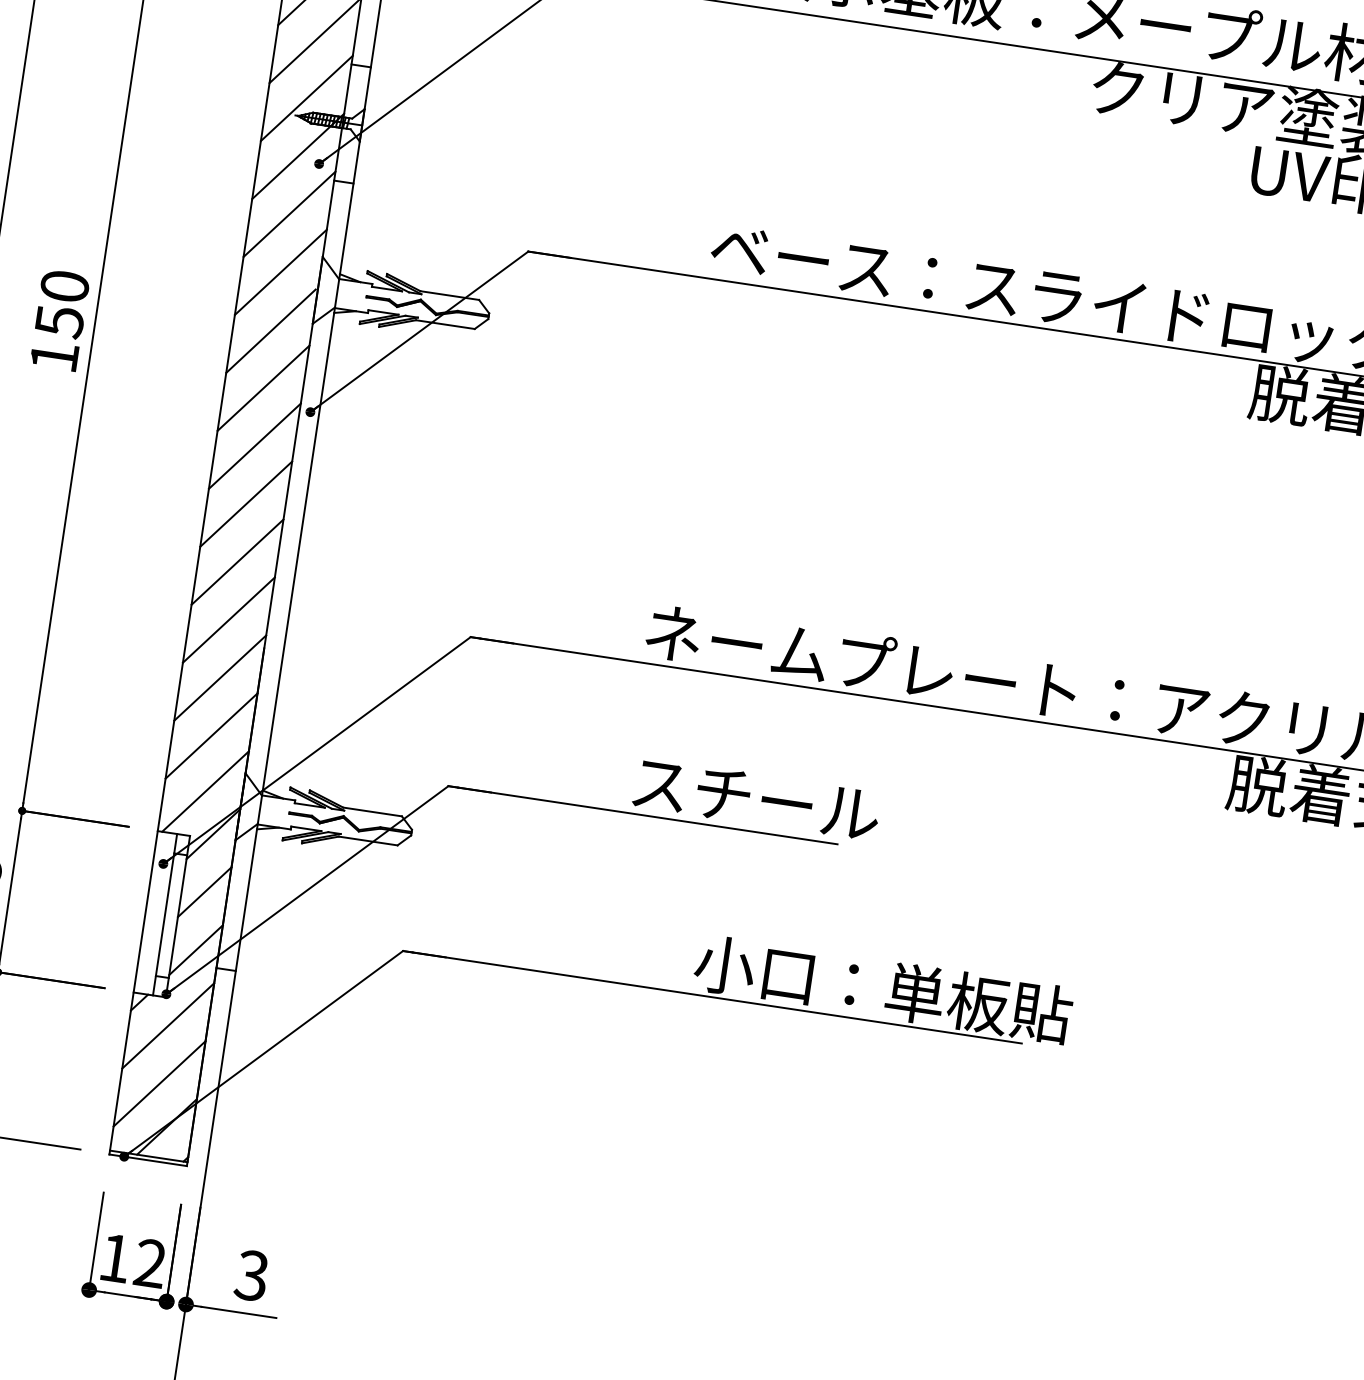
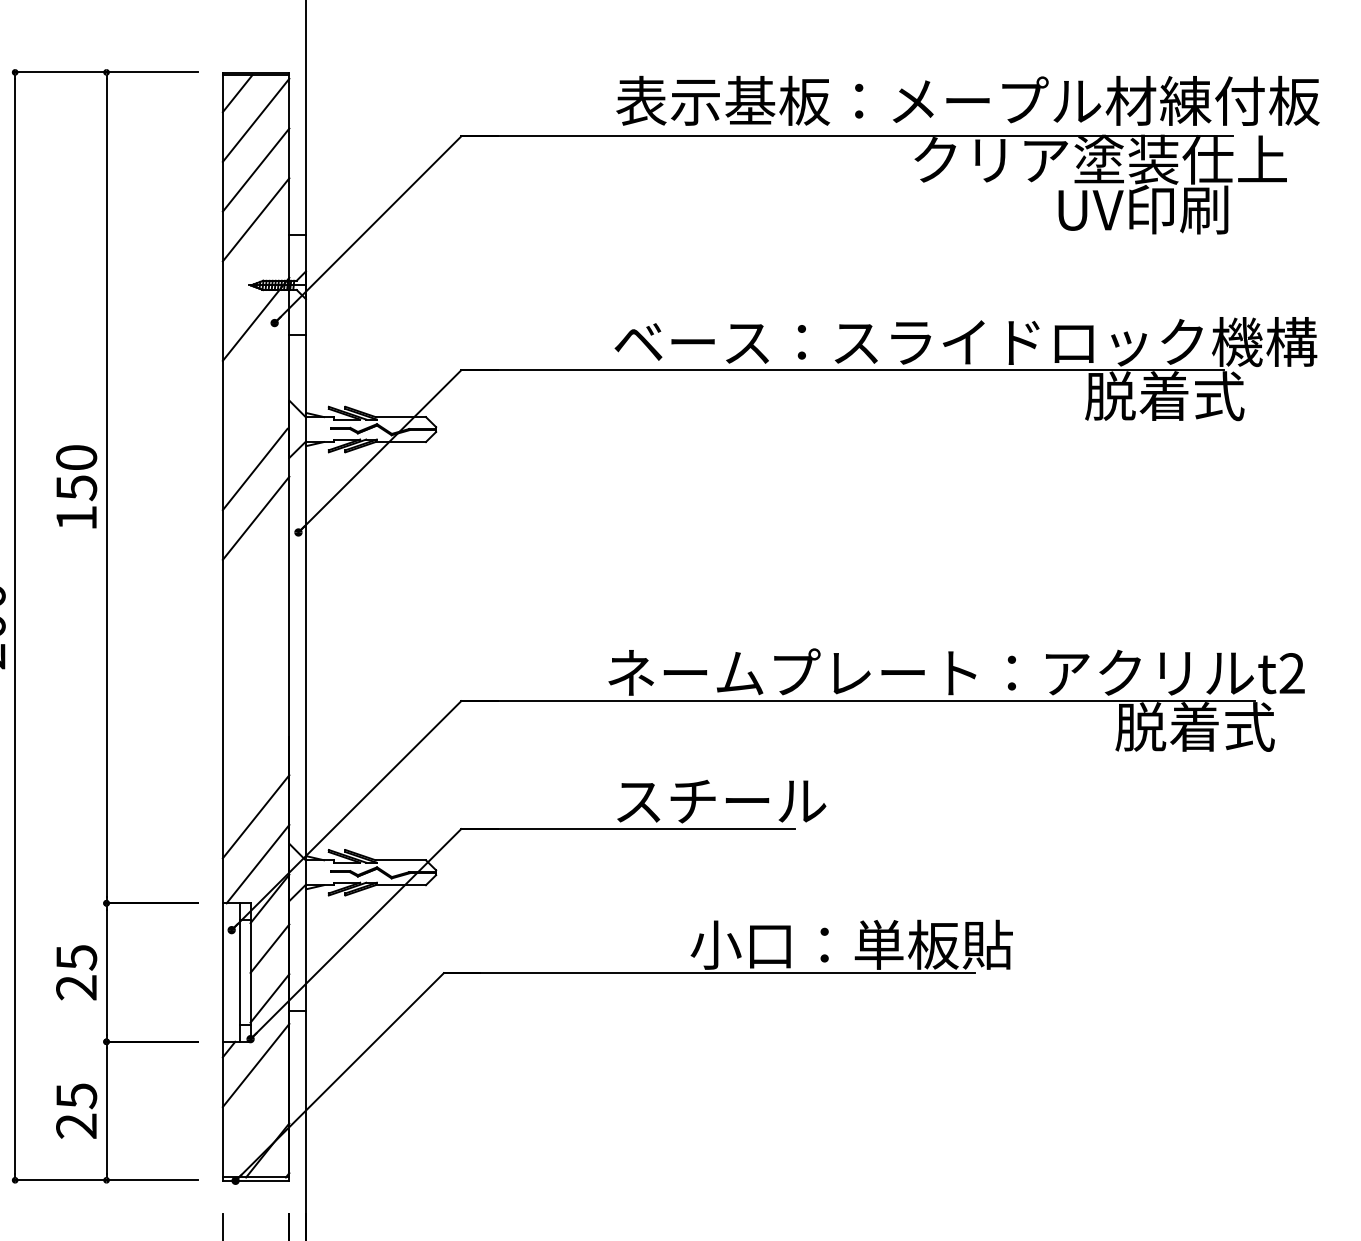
line: (306, 98) -> (255, 269), removed
line: (288, 213) -> (255, 368), removed
line: (280, 271) -> (255, 418), removed
line: (254, 445) -> (255, 567), removed
line: (245, 503) -> (255, 617), removed
line: (236, 562) -> (255, 667), removed
line: (228, 619) -> (255, 716), removed
line: (219, 677) -> (255, 766), removed
line: (159, 1082) -> (255, 1114), removed

